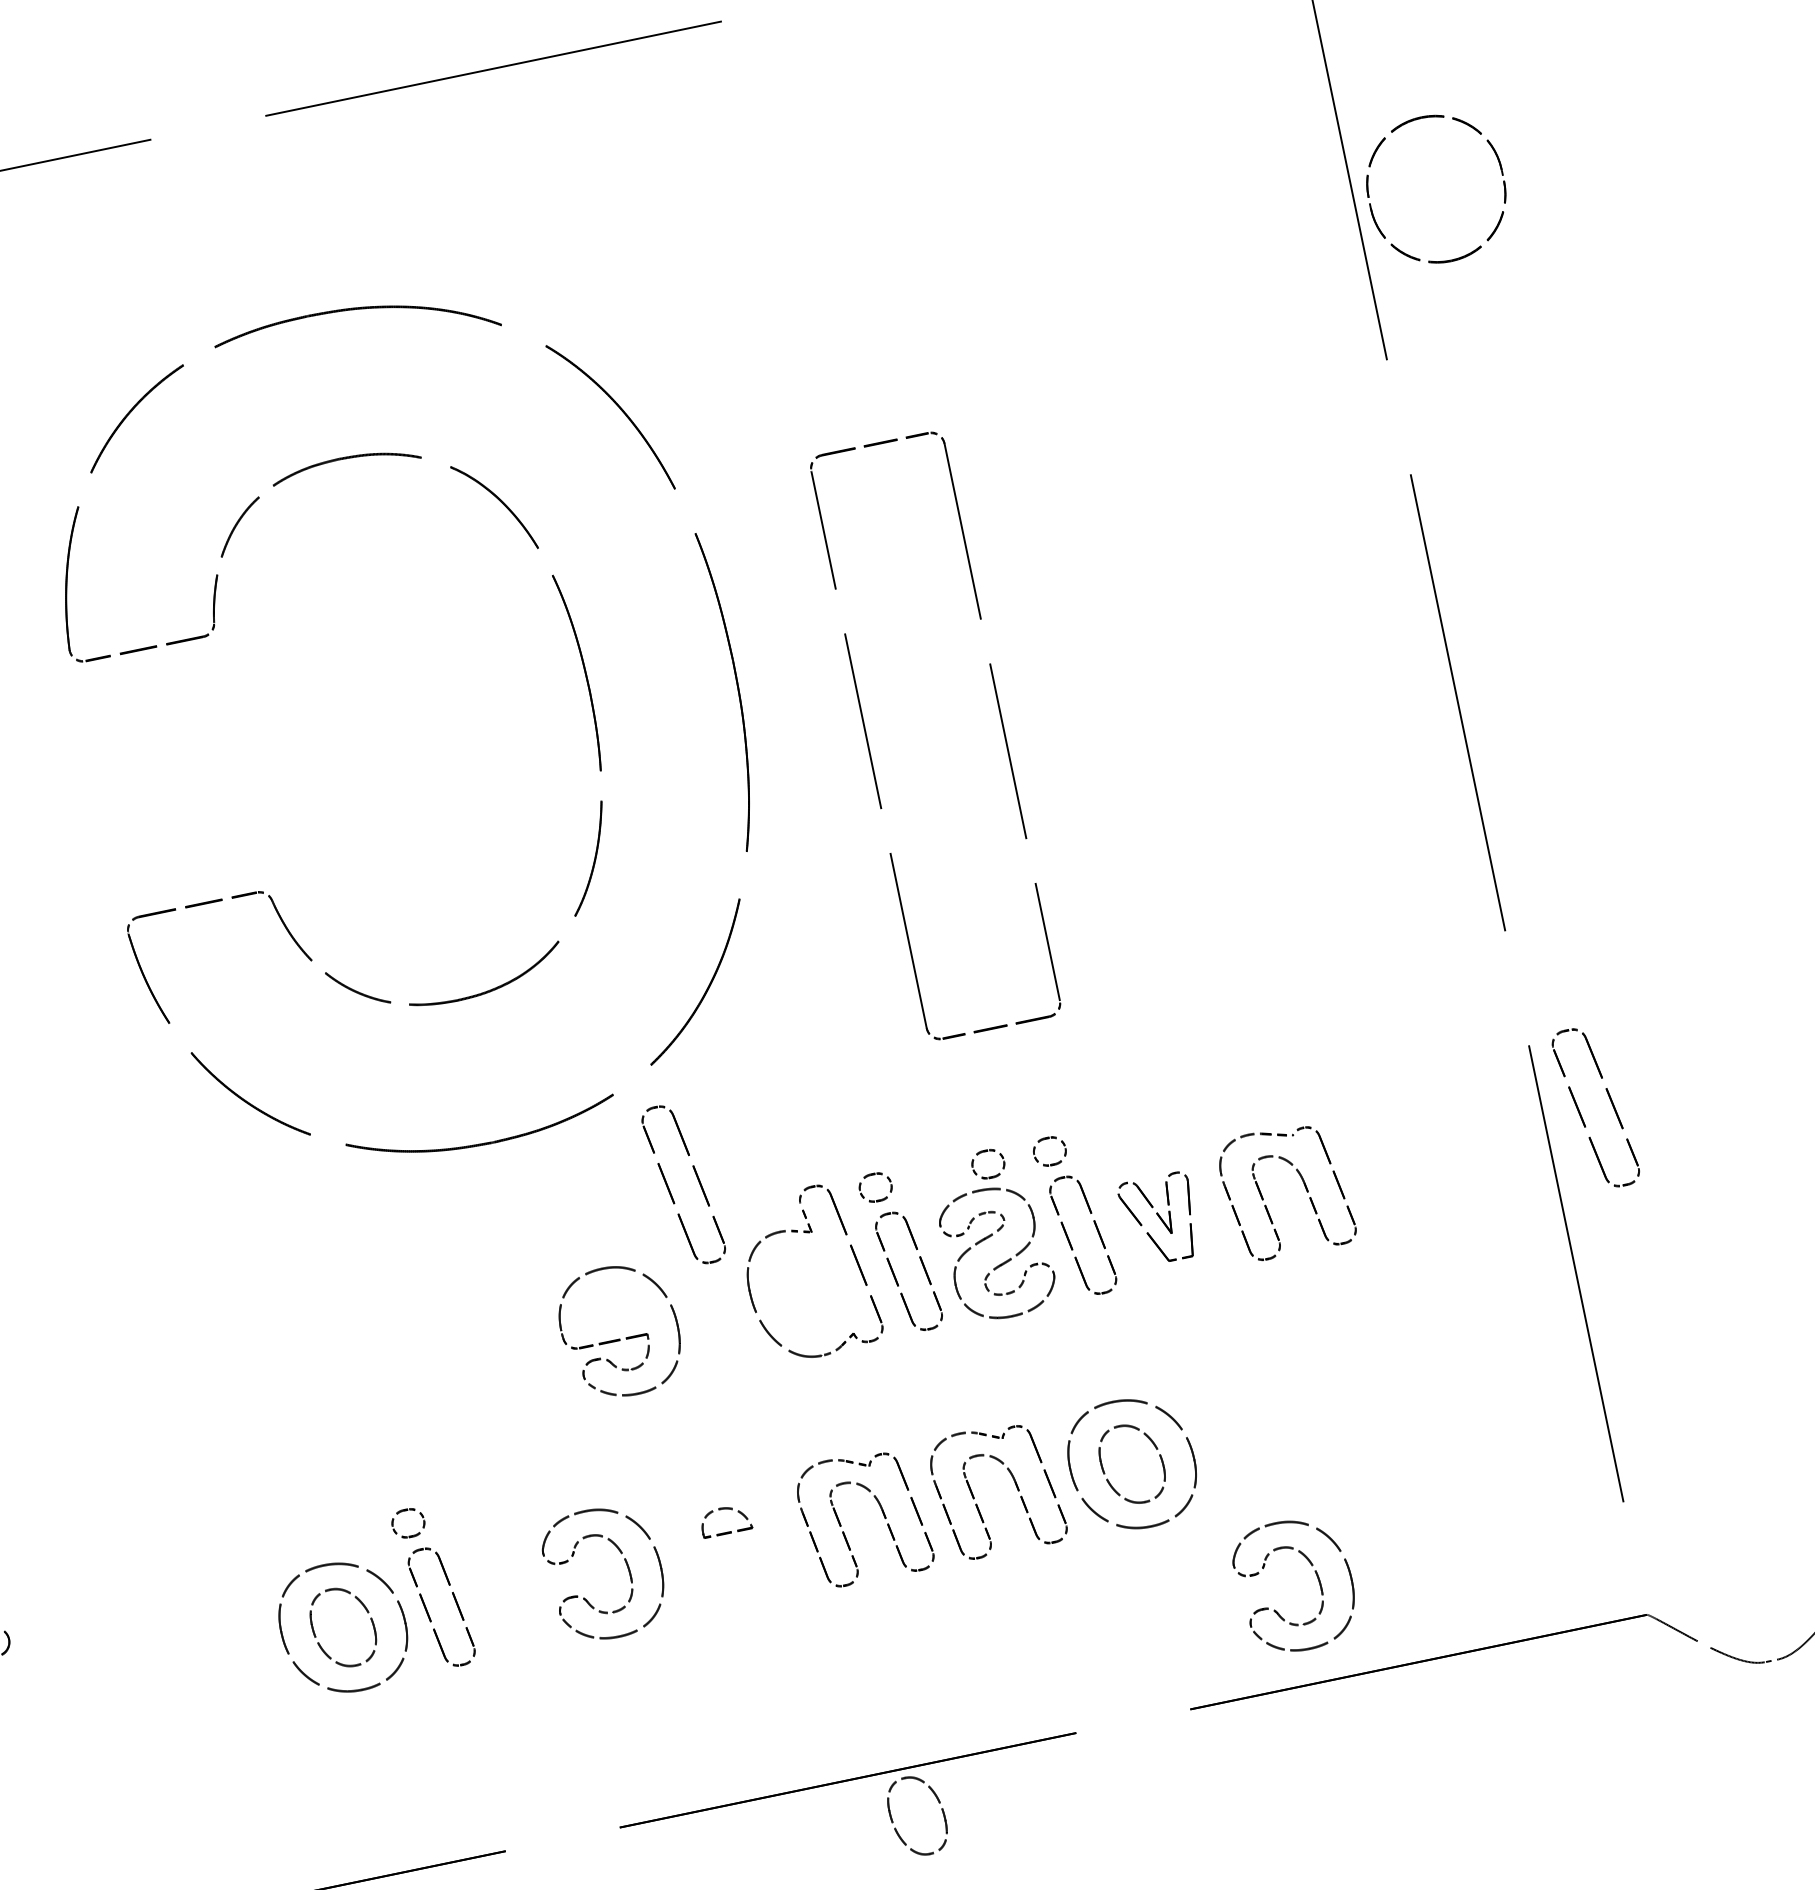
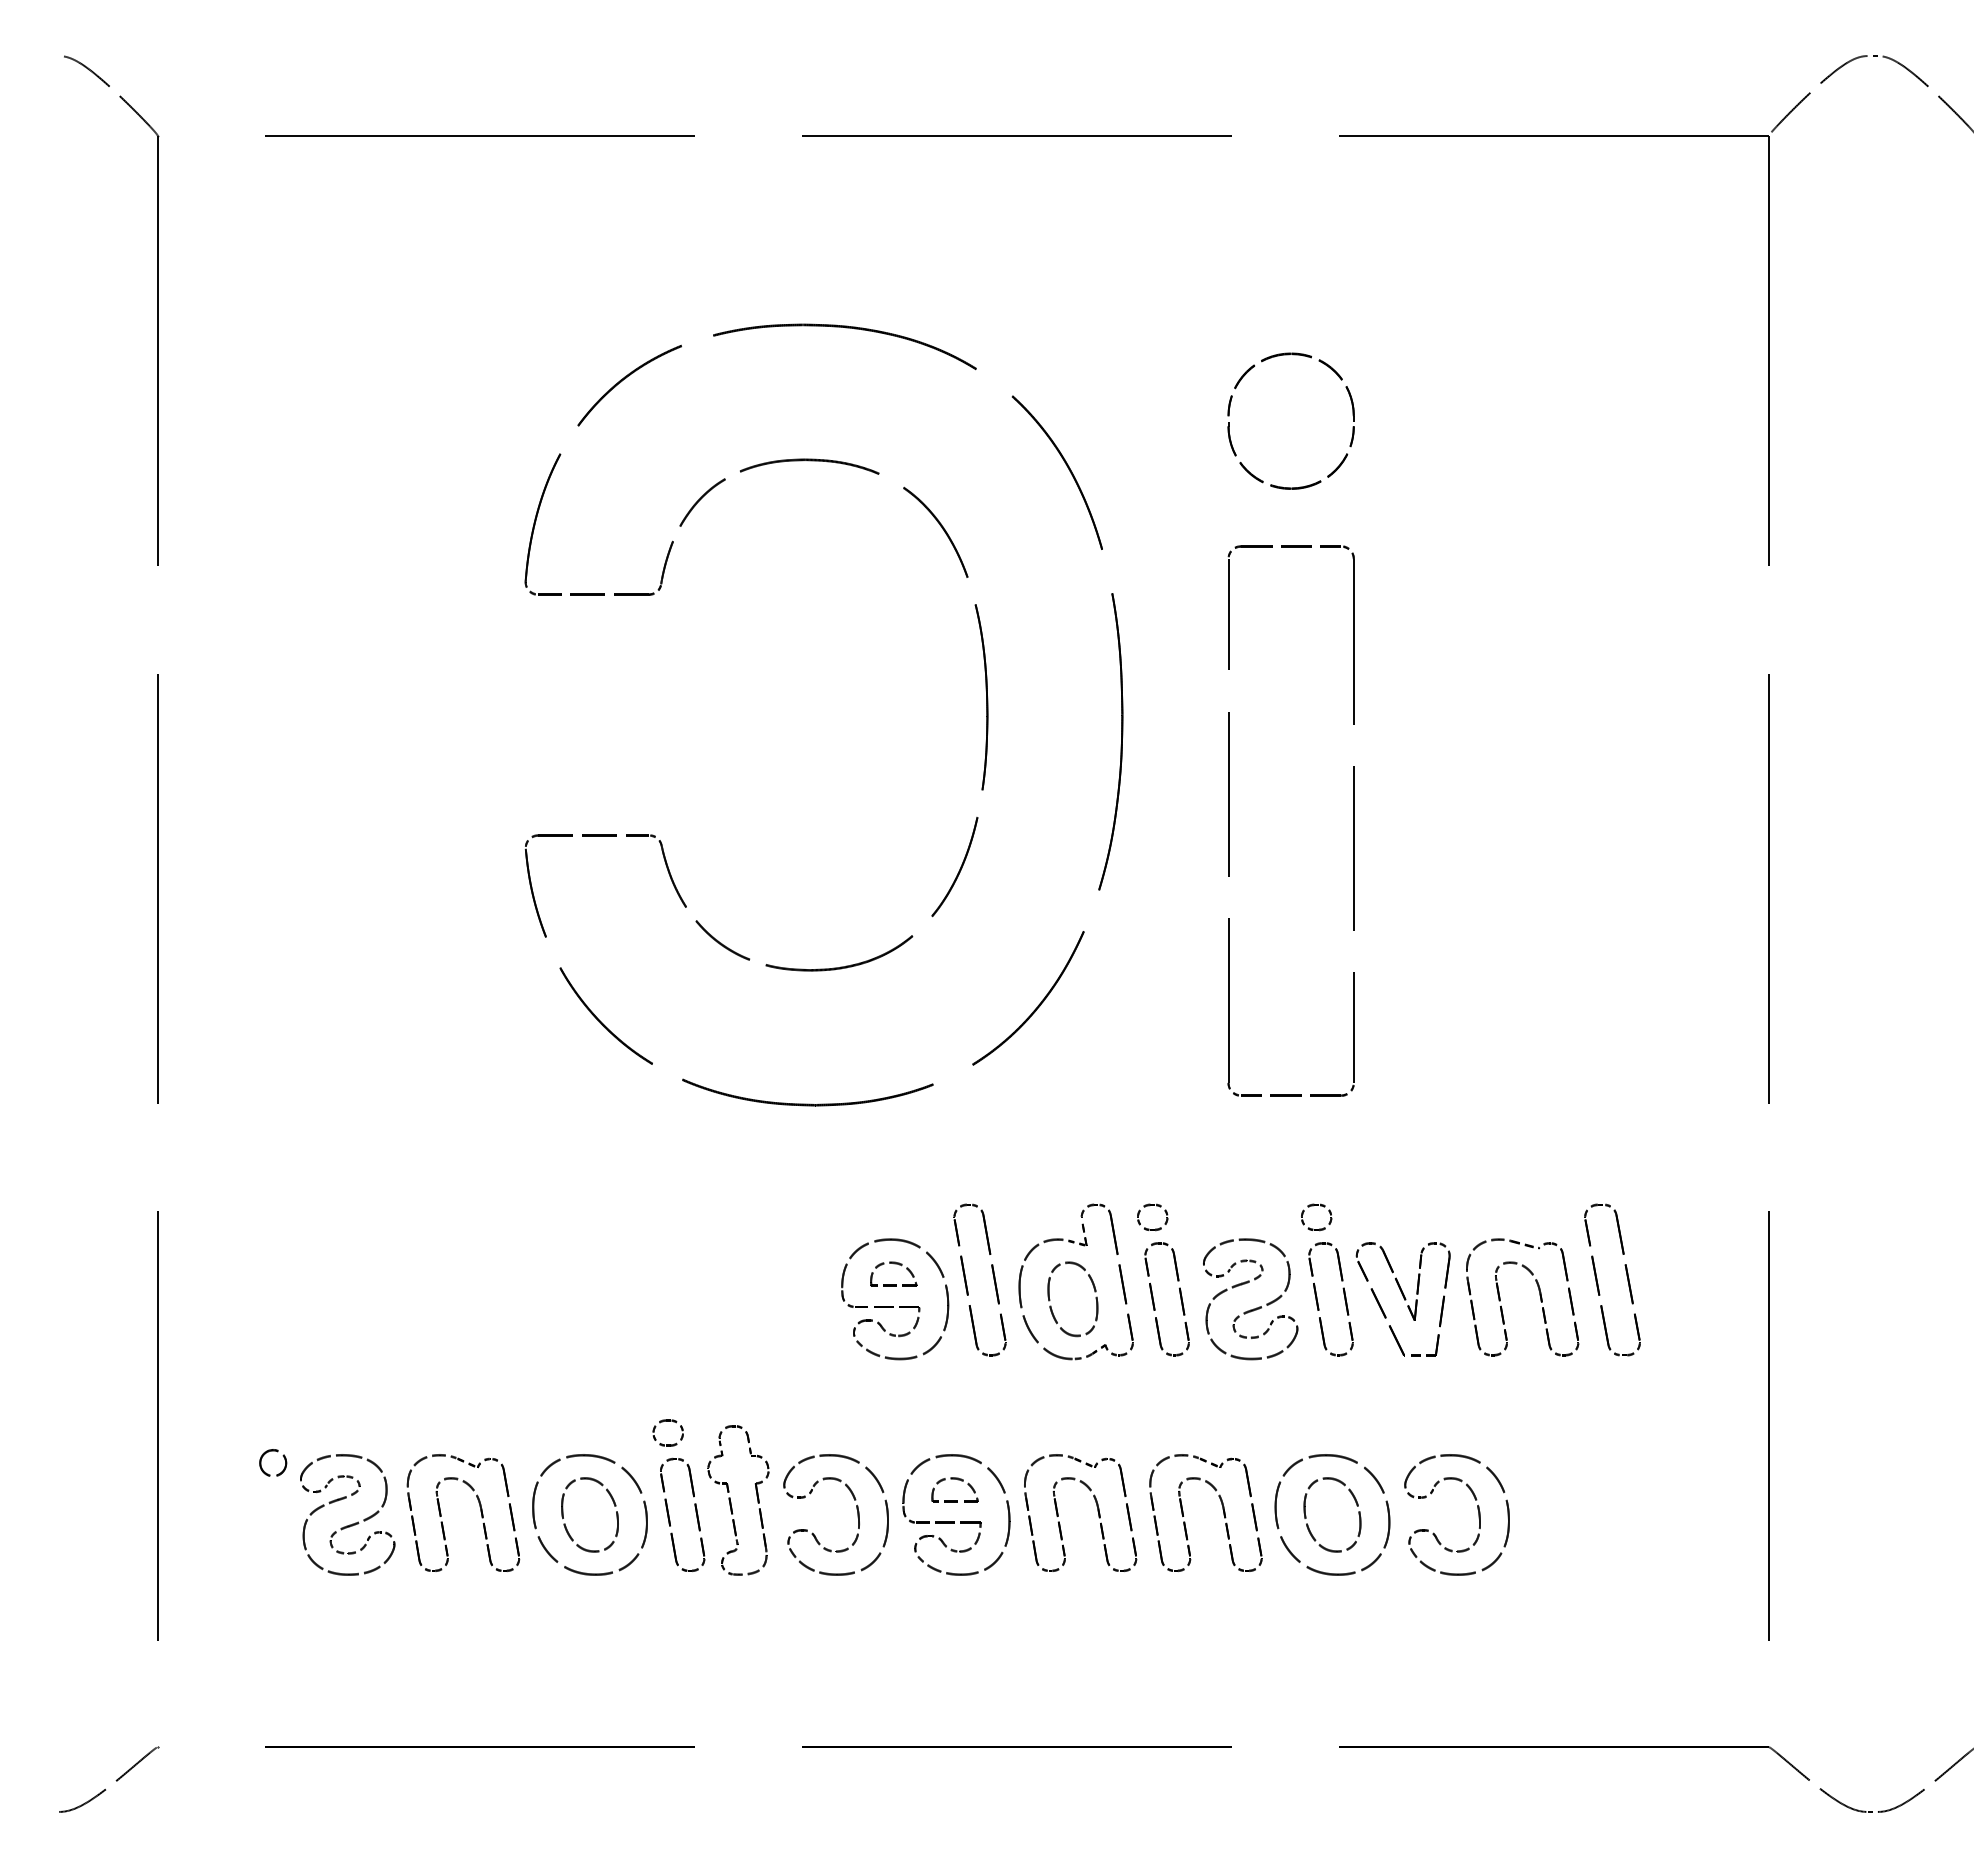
part: (1371, 204) -> (1229, 422), moved
part: (1609, 1101) -> (1626, 1276), moved
part: (982, 1153) -> (1255, 1206), removed
part: (669, 1187) -> (966, 1279), moved
part: (1159, 1219) -> (1402, 1299), size x1.43
part: (610, 1294) -> (893, 1264), added
part: (732, 1554) -> (954, 1521), added
part: (1315, 1575) -> (1477, 1509), moved
part: (490, 1582) -> (731, 1501), added
part: (224, 1643) -> (479, 1507), added
part: (89, 1690) -> (349, 1524), added
part: (896, 1827) -> (1051, 1305), moved

